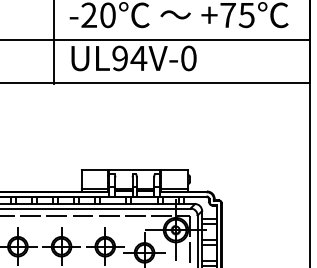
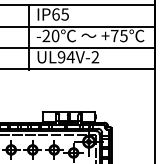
text: (189, 58) -> (95, 57), UL94V-0 -> UL94V-2

